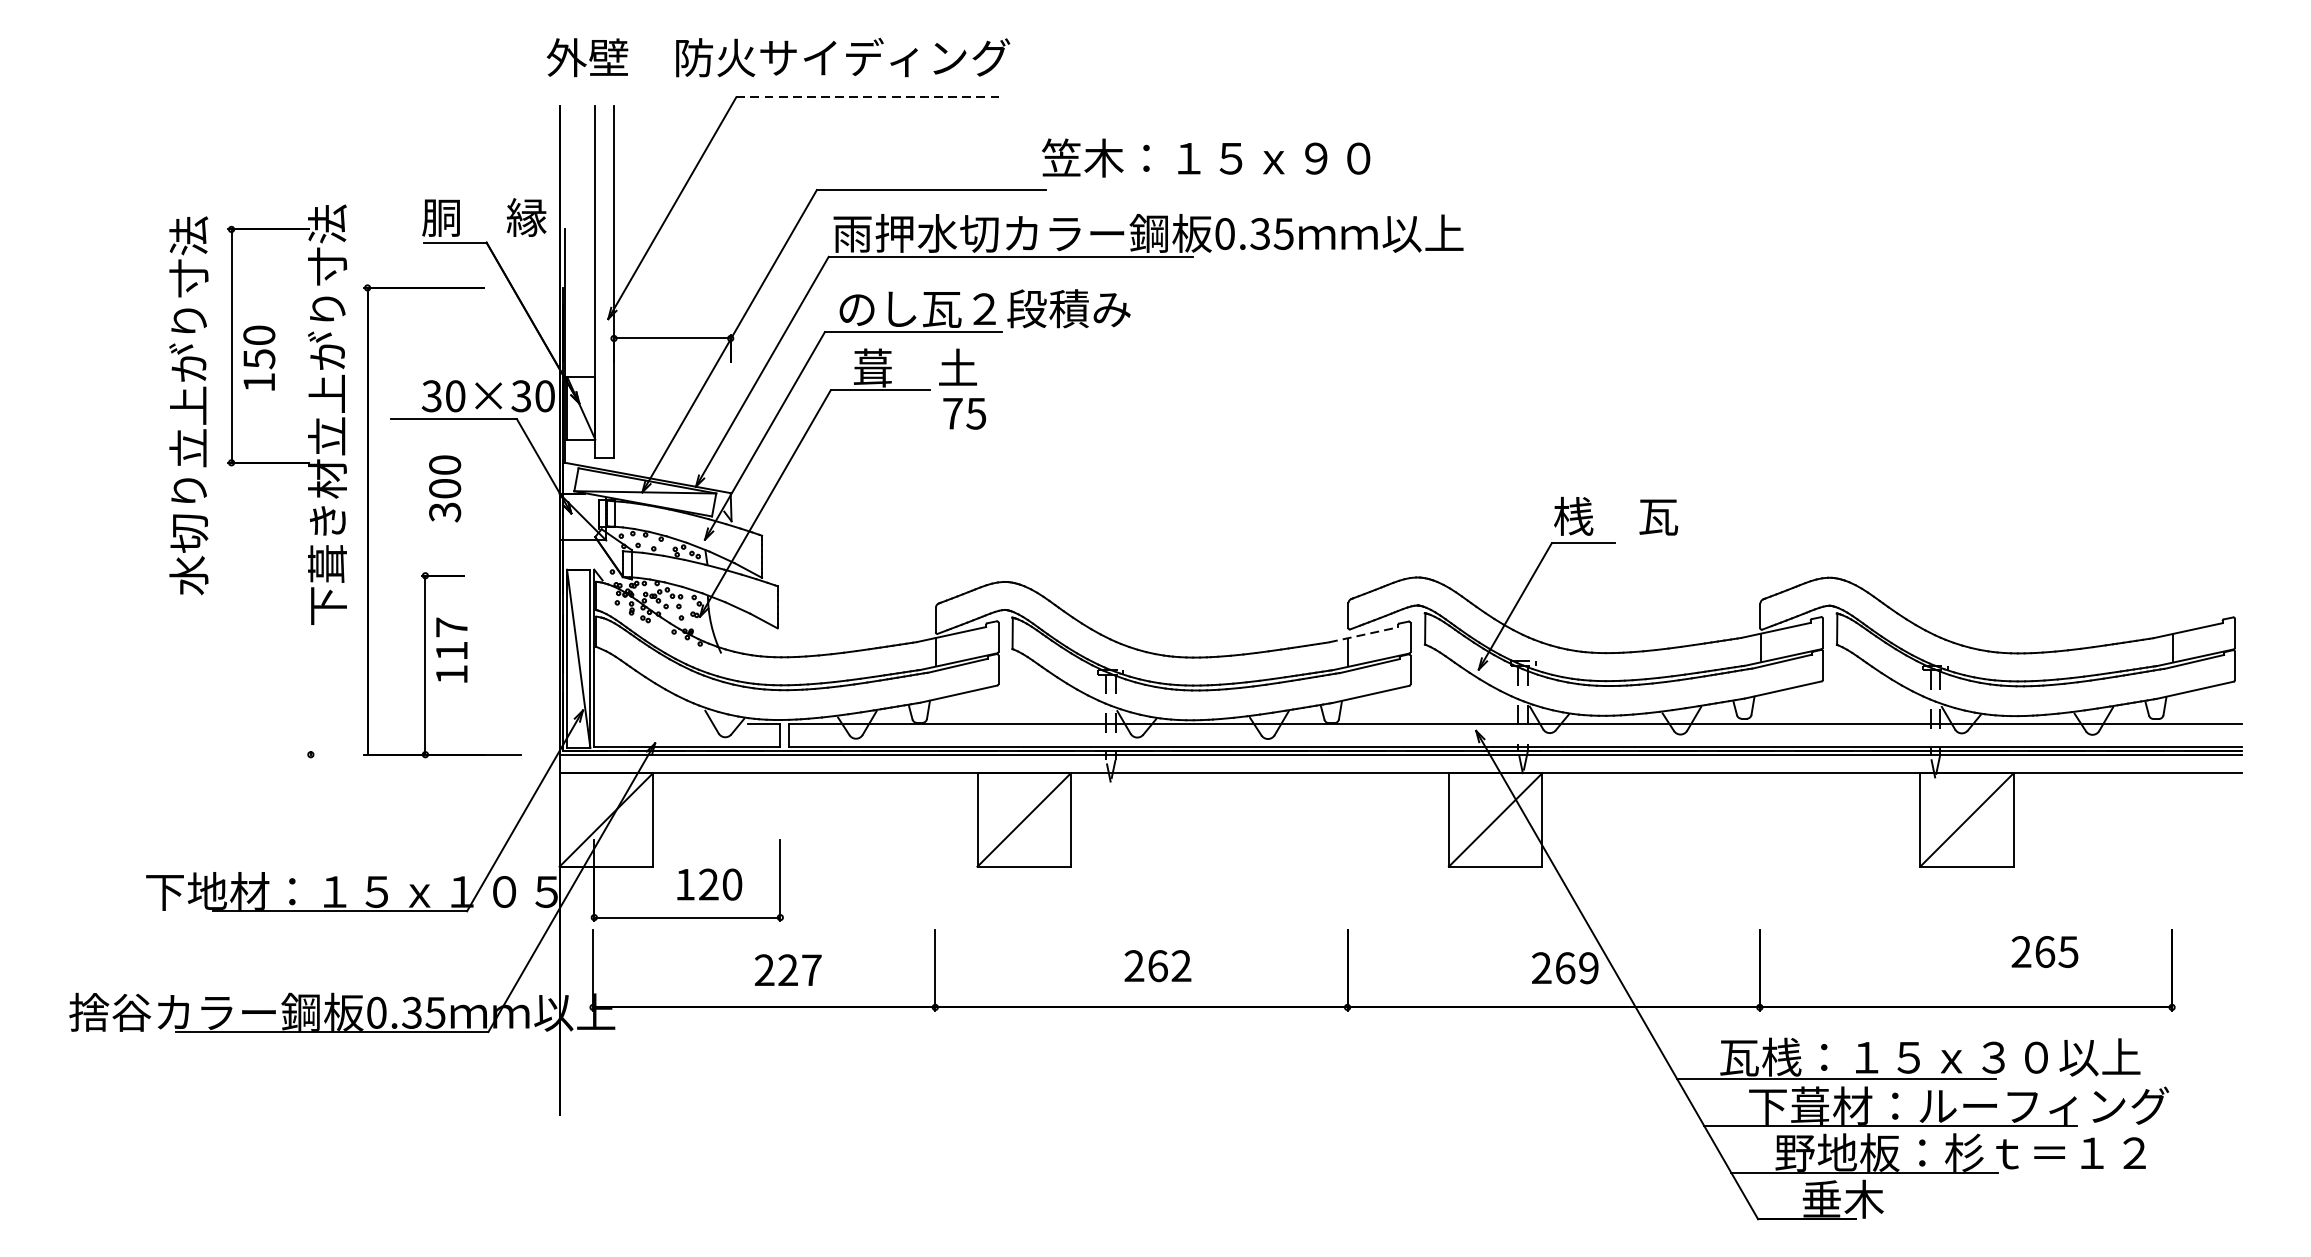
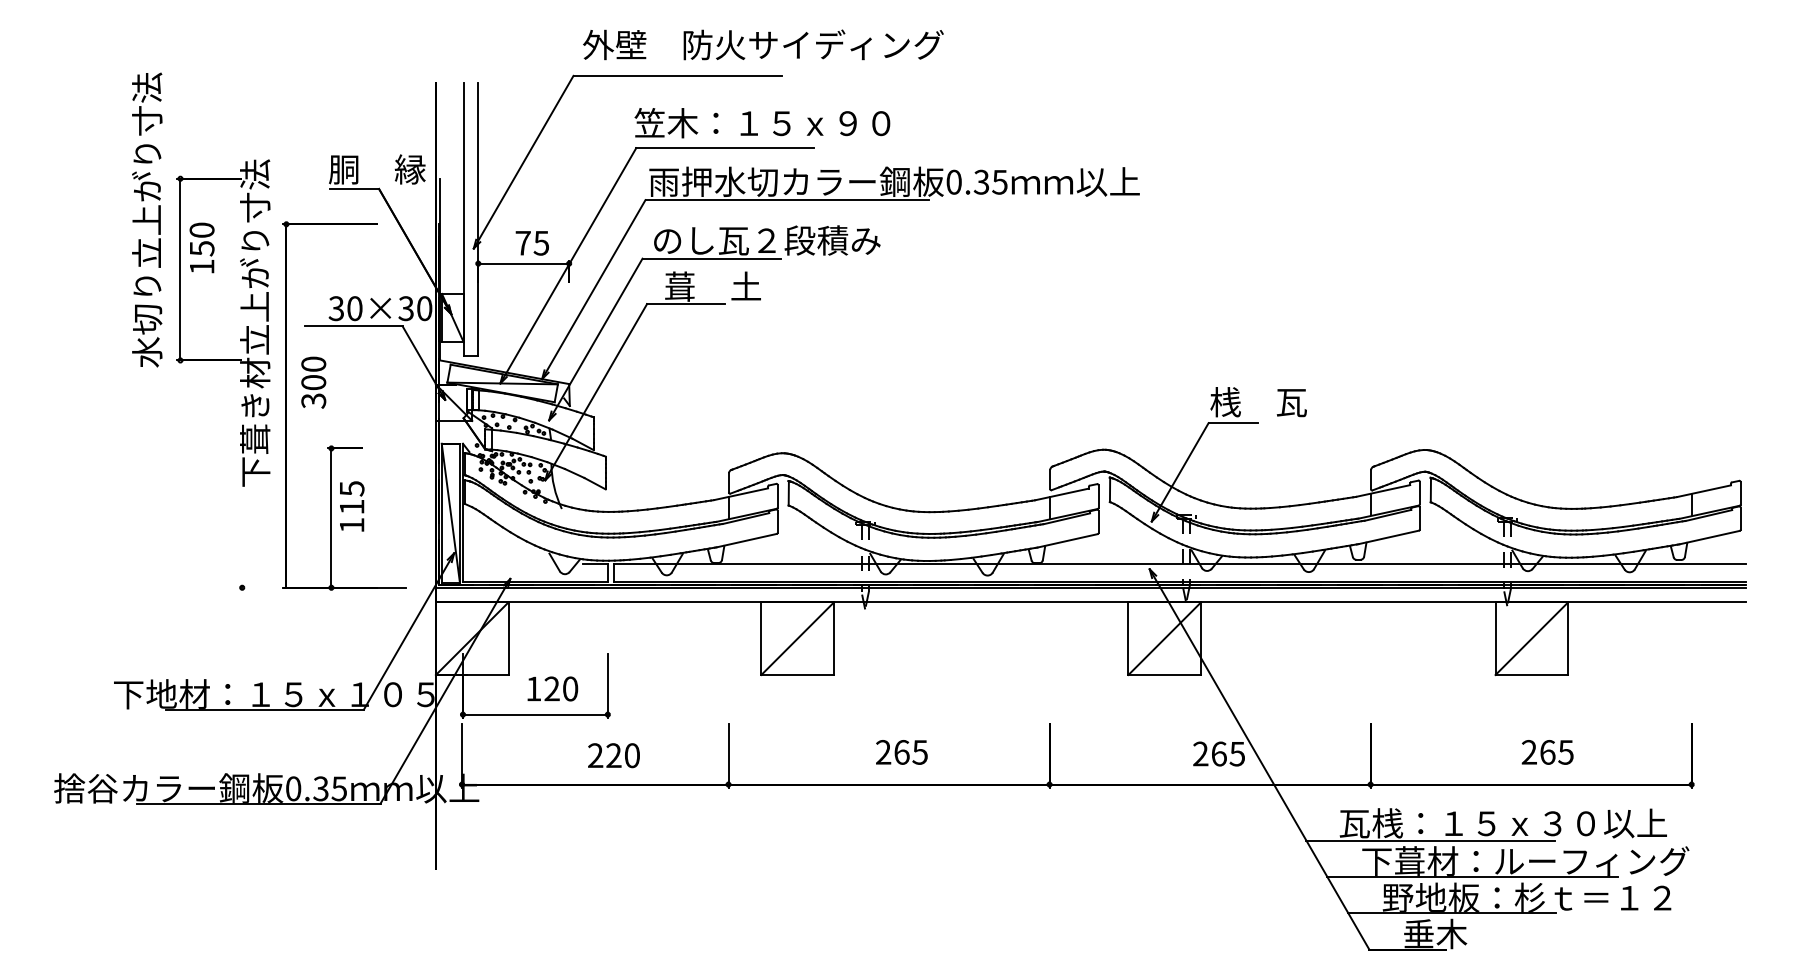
text: (778, 57) -> (763, 44), moved
line: (871, 96) -> (678, 75), dashed -> solid
text: (1206, 158) -> (762, 123), moved
text: (258, 357) -> (201, 247), moved
text: (189, 405) -> (147, 219), moved
text: (963, 414) -> (531, 243), moved
text: (444, 488) -> (313, 382), moved
text: (452, 627) -> (352, 488), 117 -> 115
line: (1362, 634) -> (1061, 494), dashed -> solid
text: (2044, 952) -> (1547, 752), moved
text: (1180, 966) -> (919, 752), 262 -> 265
text: (1587, 967) -> (1236, 753), 269 -> 265
text: (810, 970) -> (631, 755), 227 -> 220

